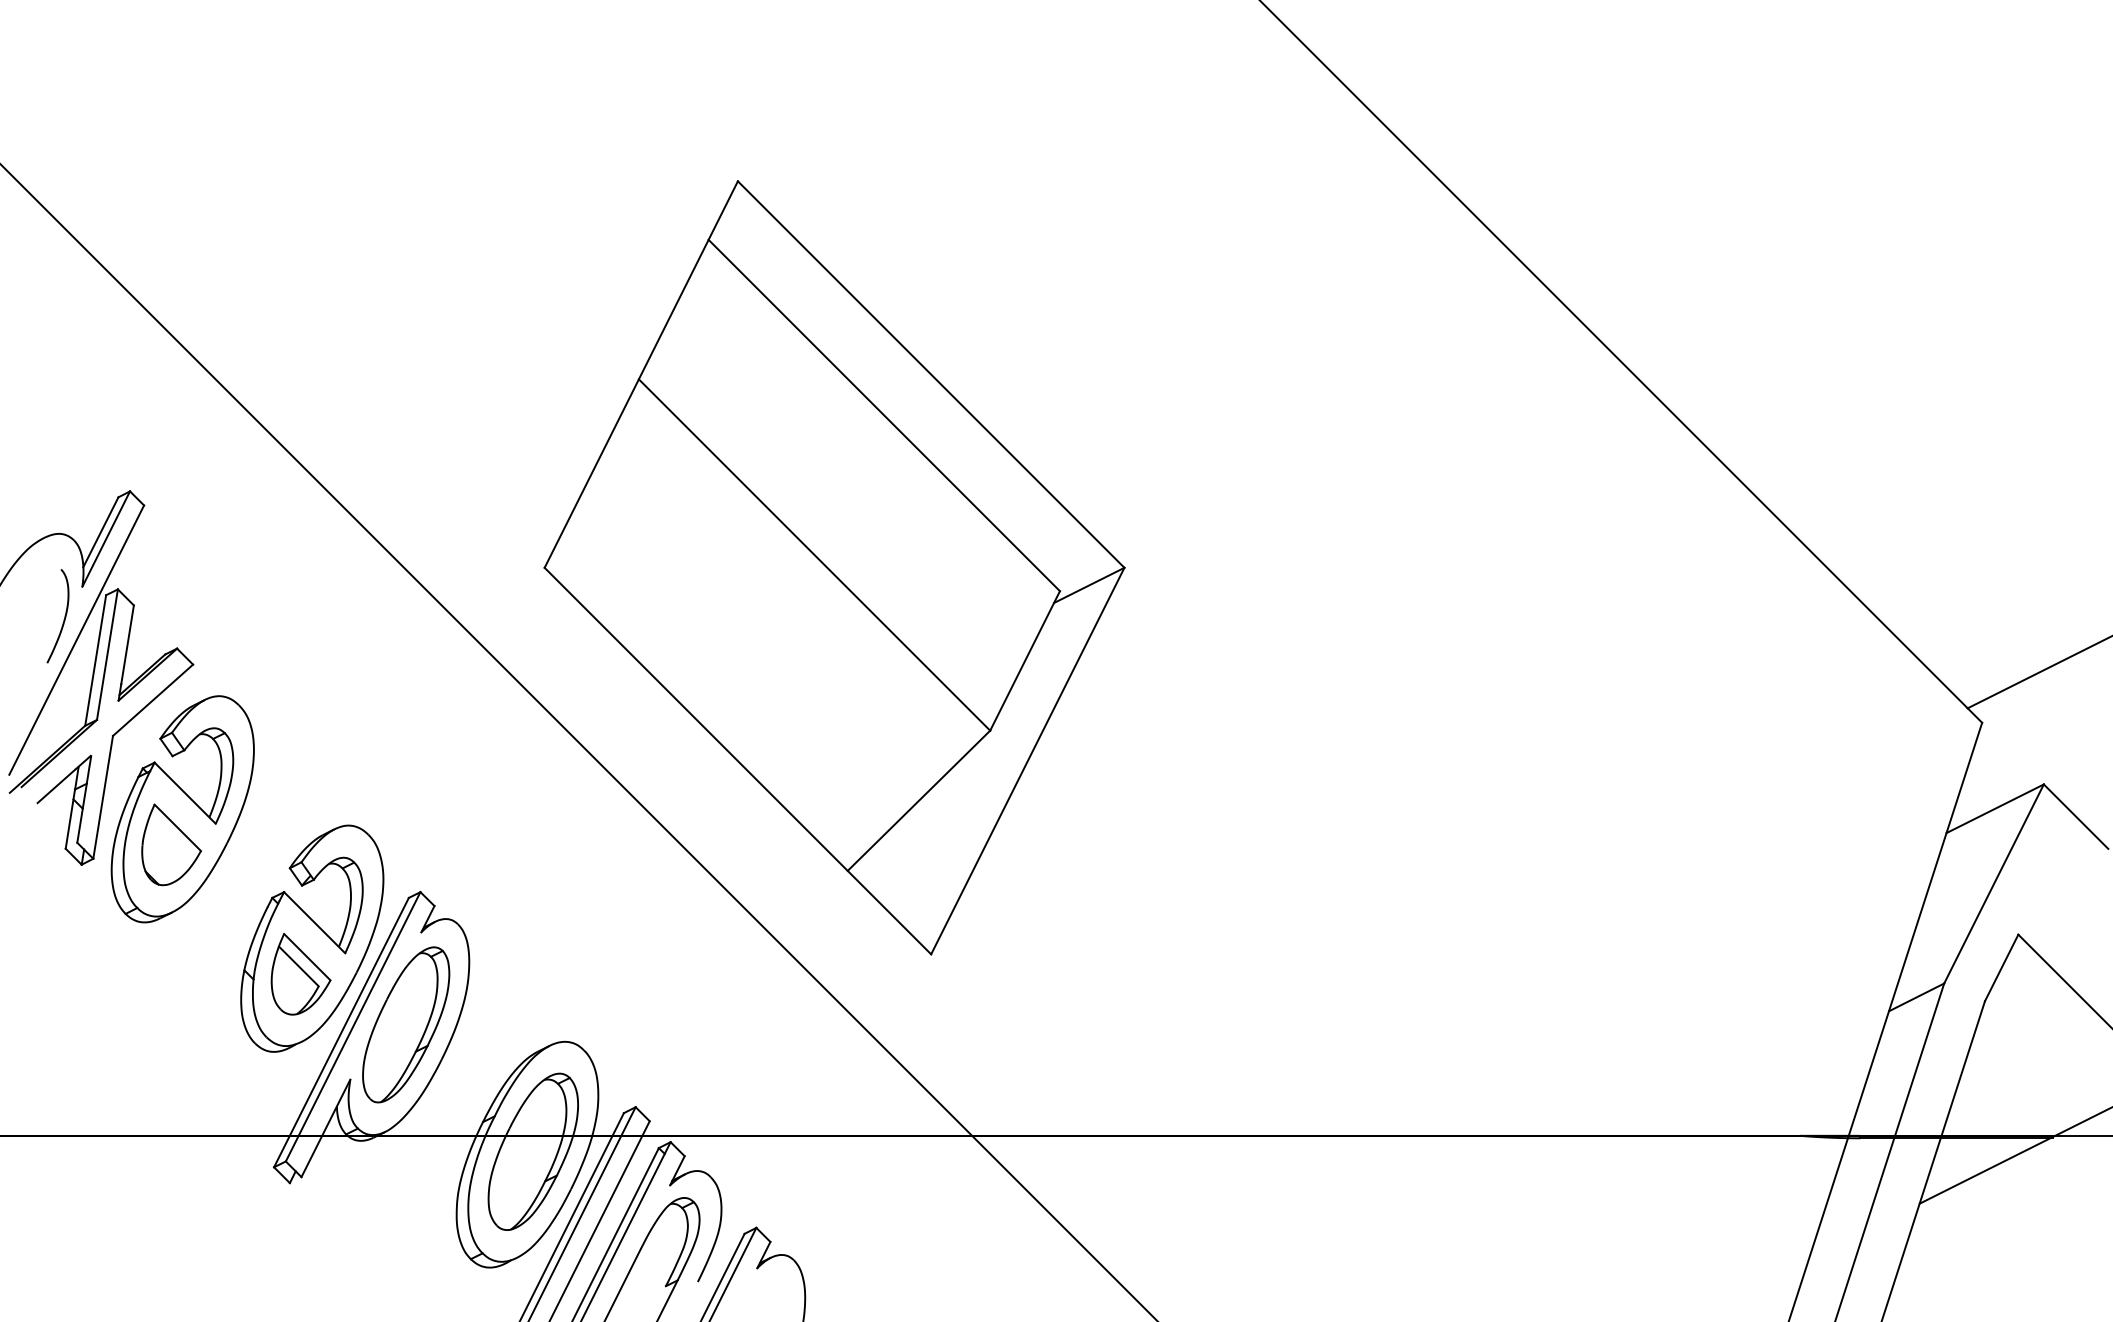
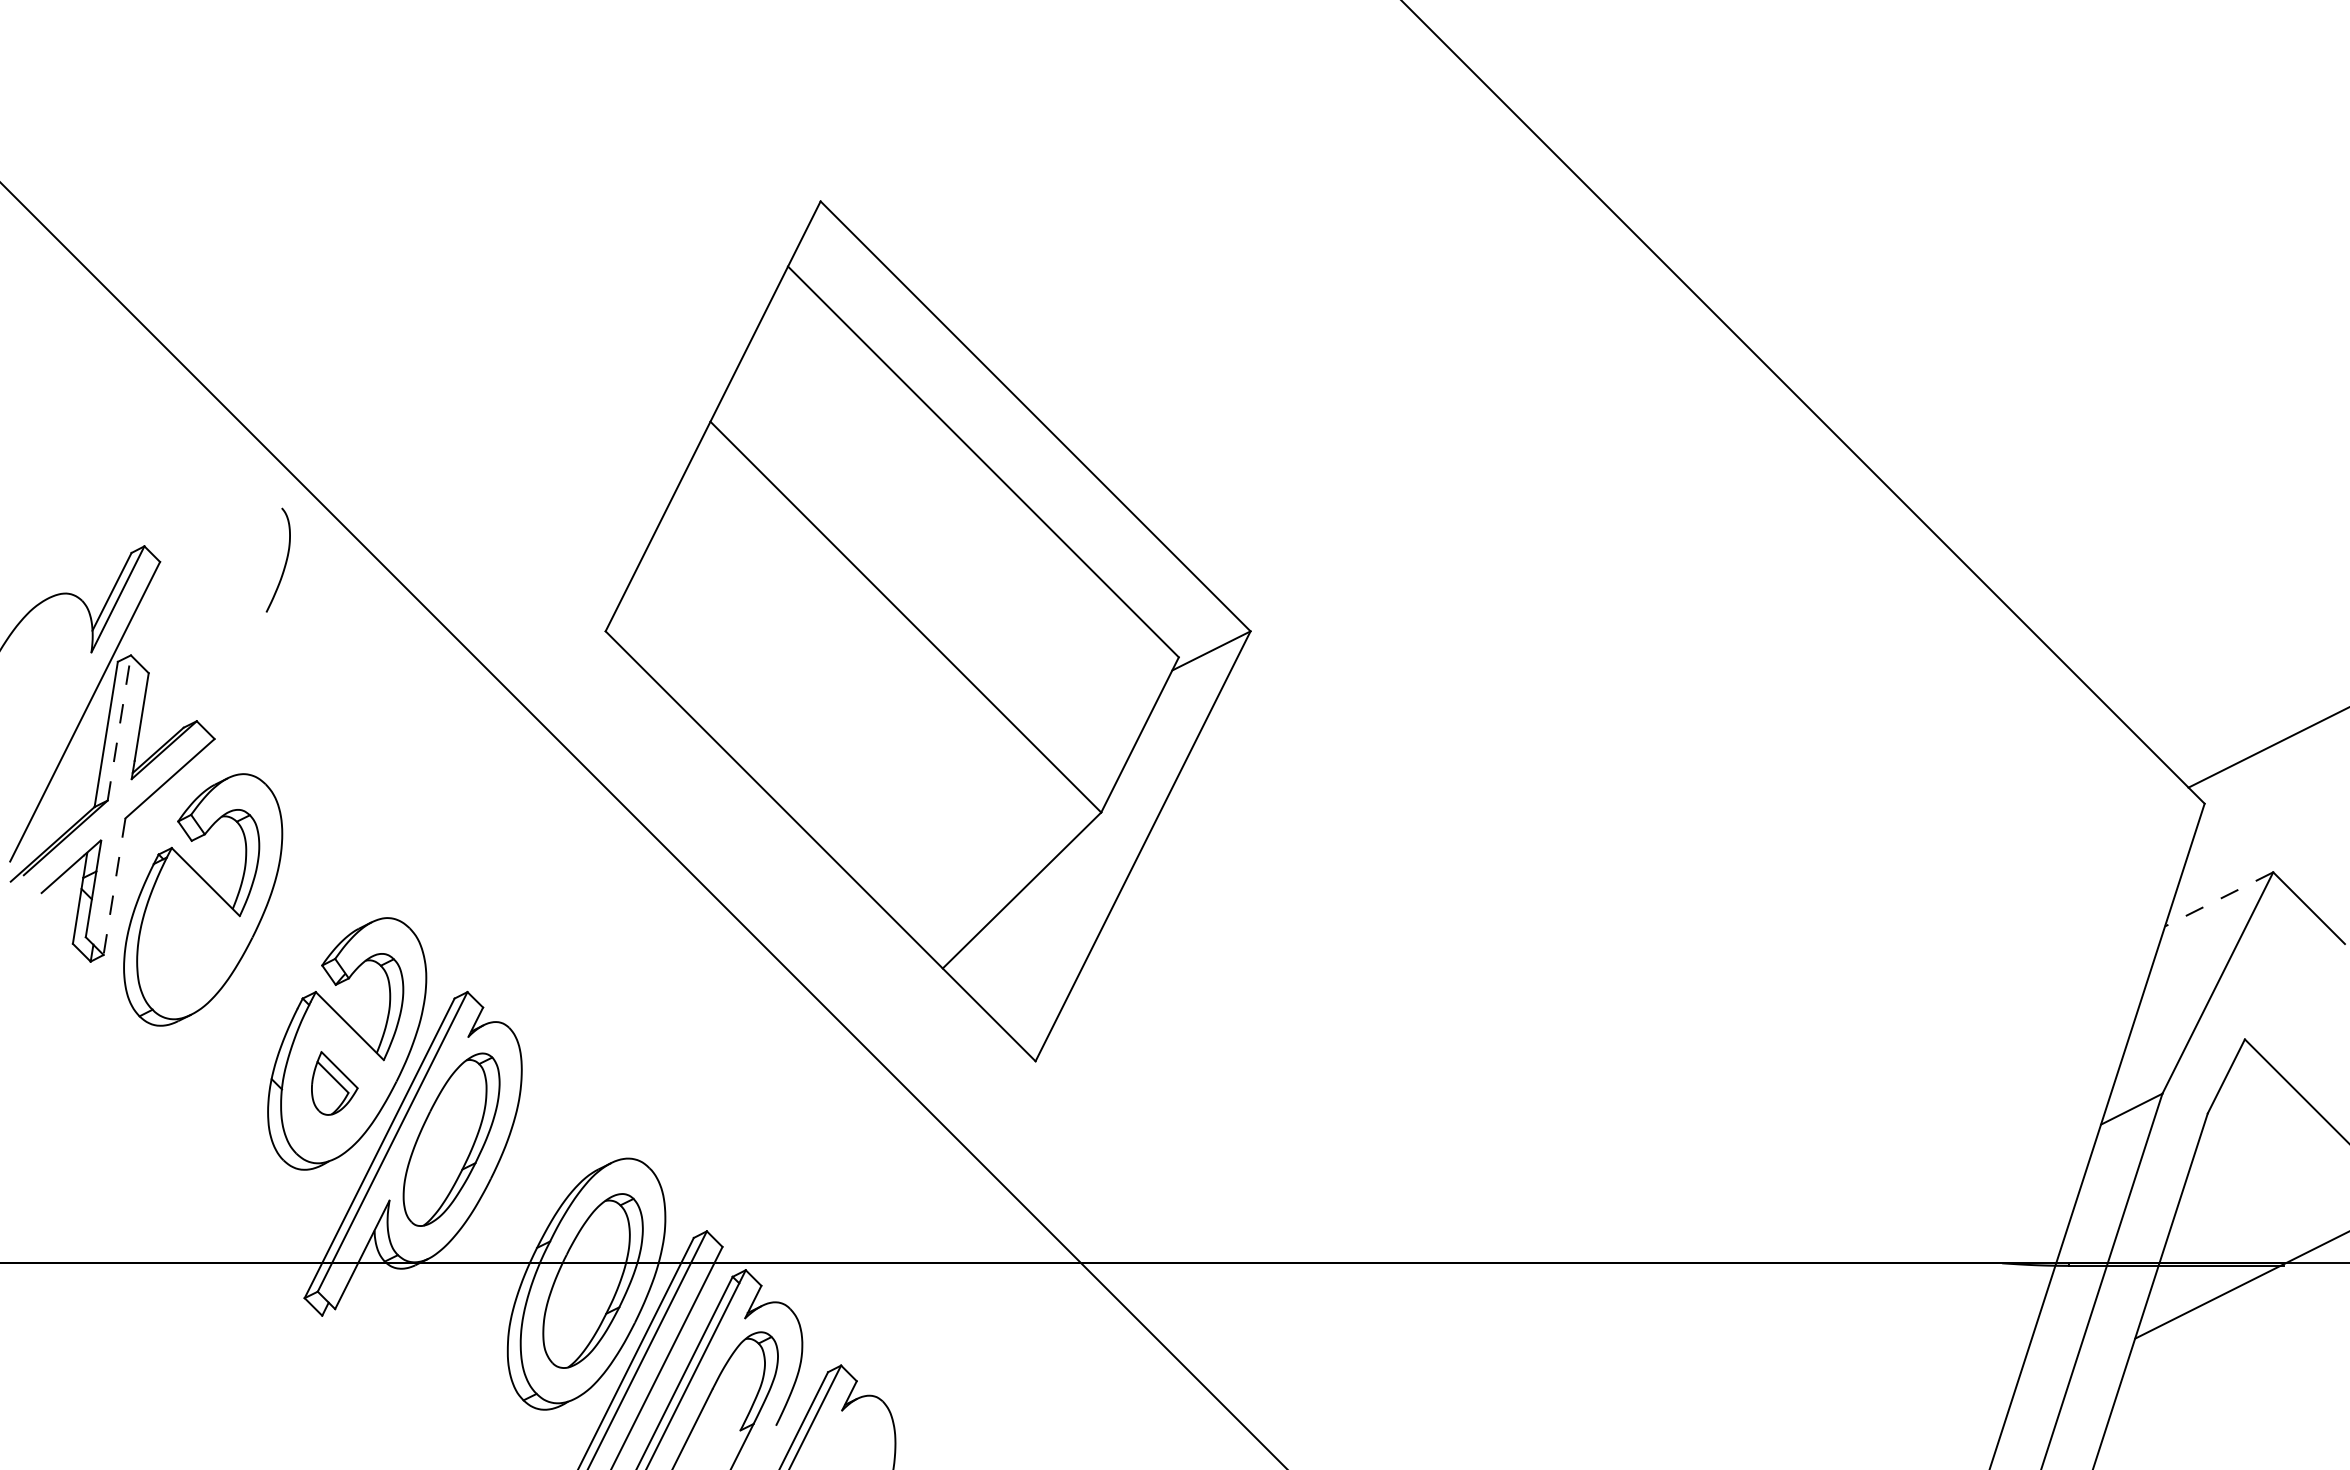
curve: (64, 616) -> (285, 560), moved
line: (107, 654) -> (119, 727), solid -> dashed
line: (103, 798) -> (114, 887), solid -> dashed
line: (1995, 808) -> (2219, 899), solid -> dashed
part: (171, 844) -> (190, 939), removed
part: (300, 974) -> (334, 1083), size x0.7

